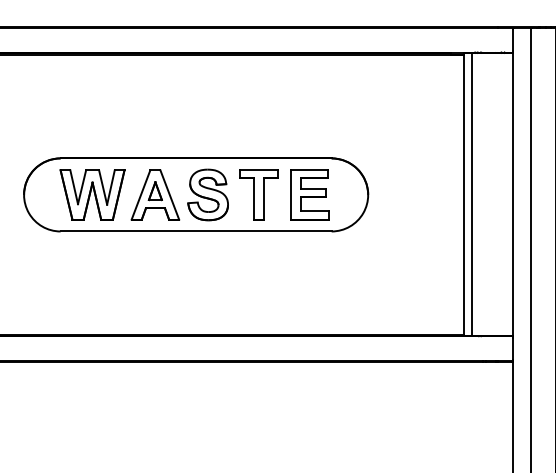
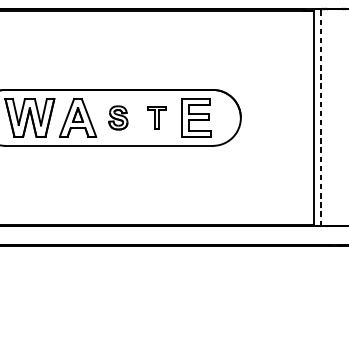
part: (207, 194) -> (117, 117), size x0.6
part: (258, 194) -> (156, 117), size x0.6
line: (472, 194) -> (320, 117), solid -> dashed

